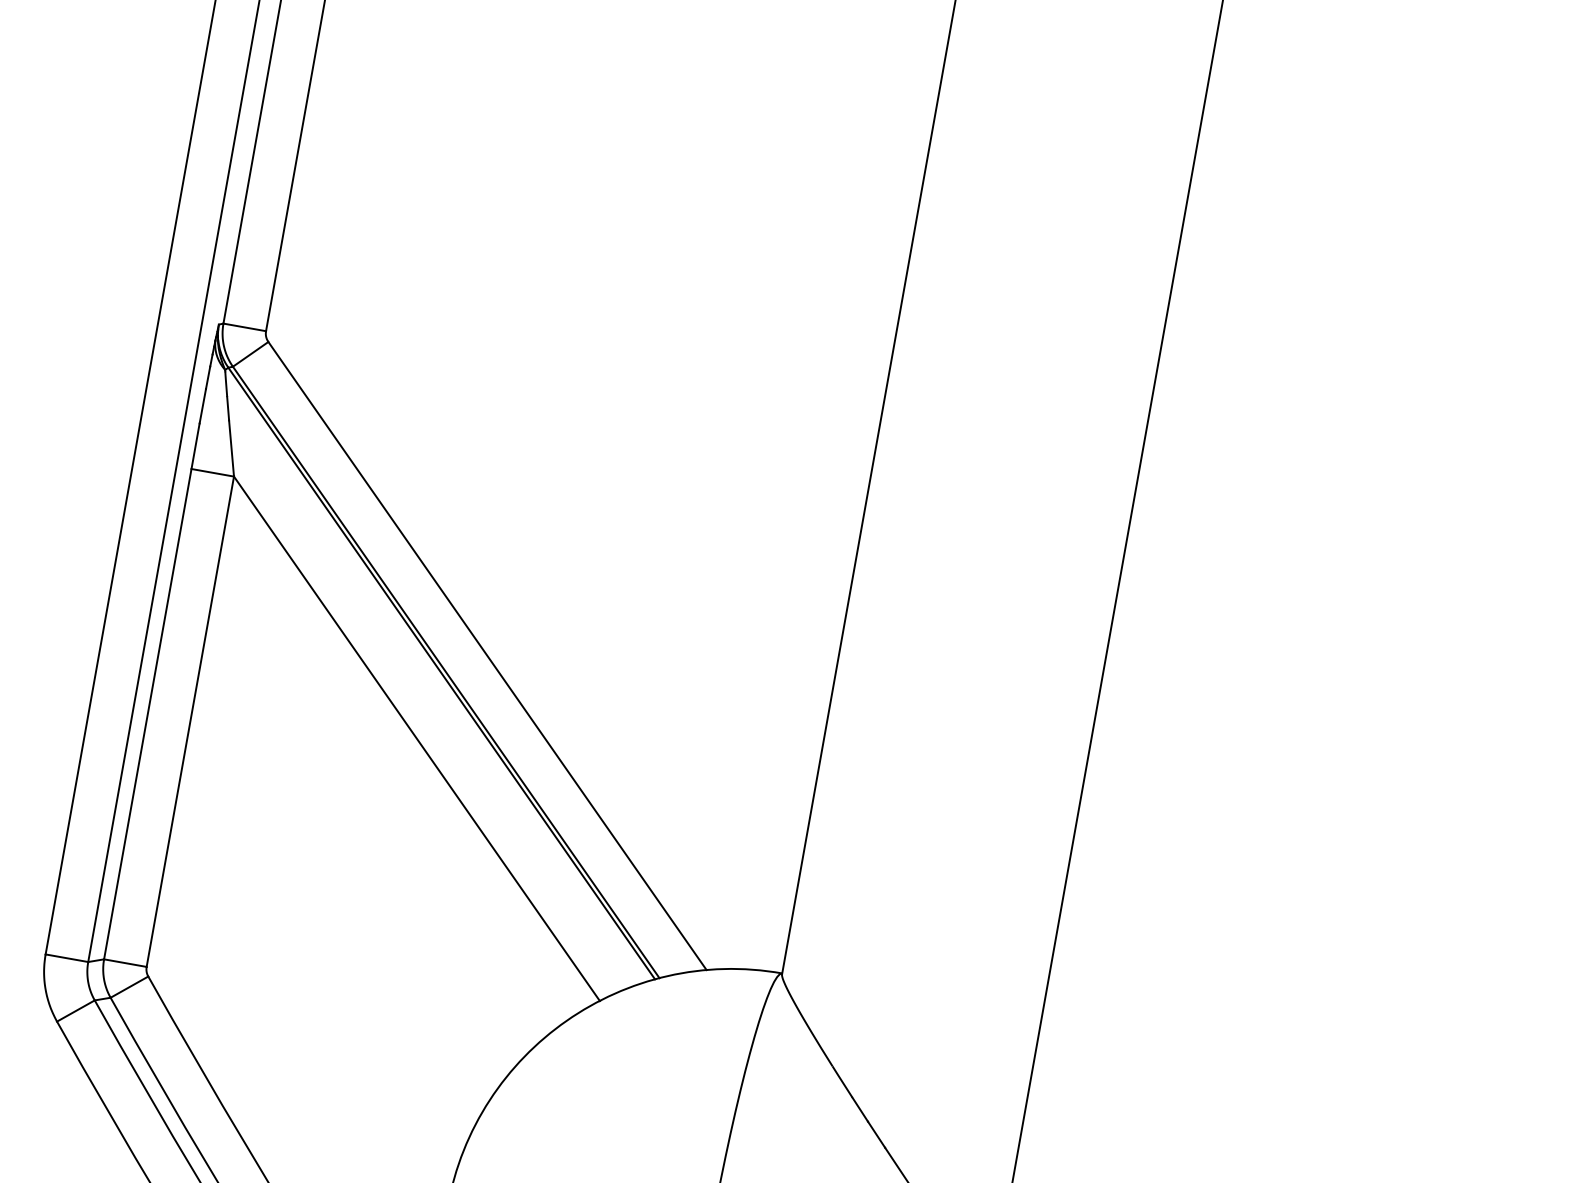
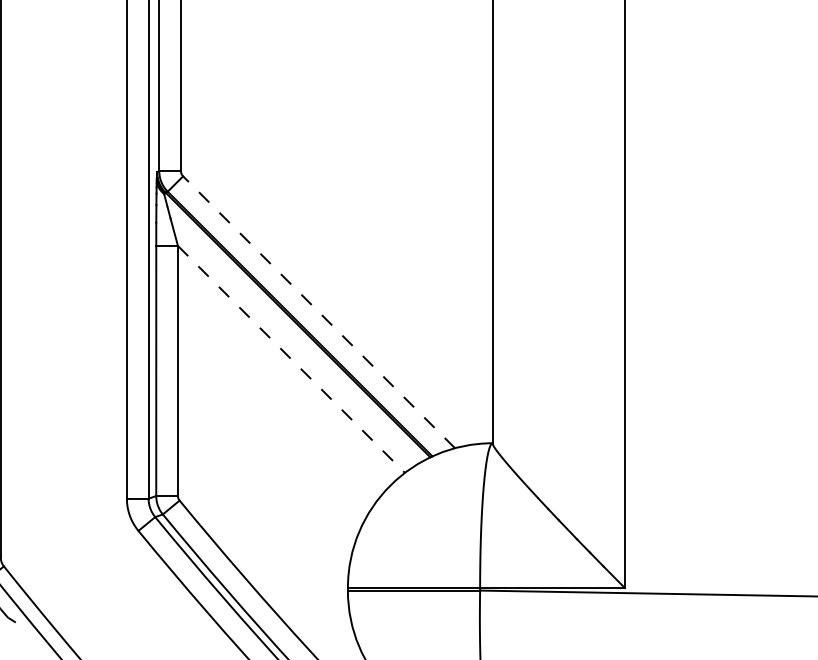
line: (486, 654) -> (318, 311), solid -> dashed
line: (416, 738) -> (291, 359), solid -> dashed

